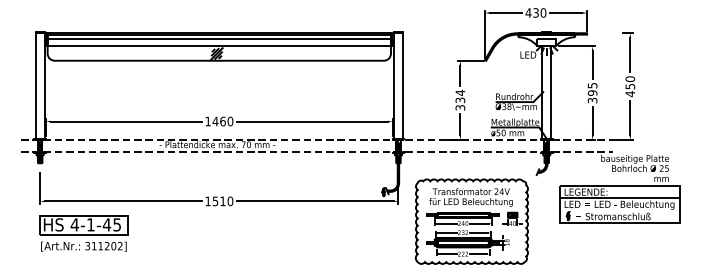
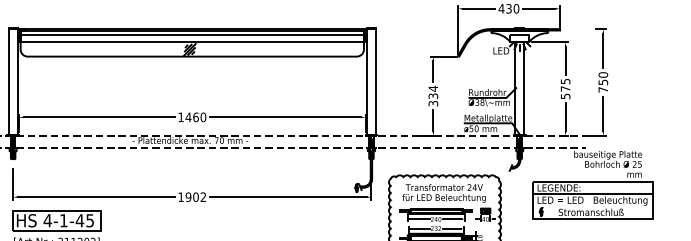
text: (629, 94) -> (602, 90), 450 -> 750
text: (592, 96) -> (565, 92), 395 -> 575
text: (222, 201) -> (195, 197), 1510 -> 1902

